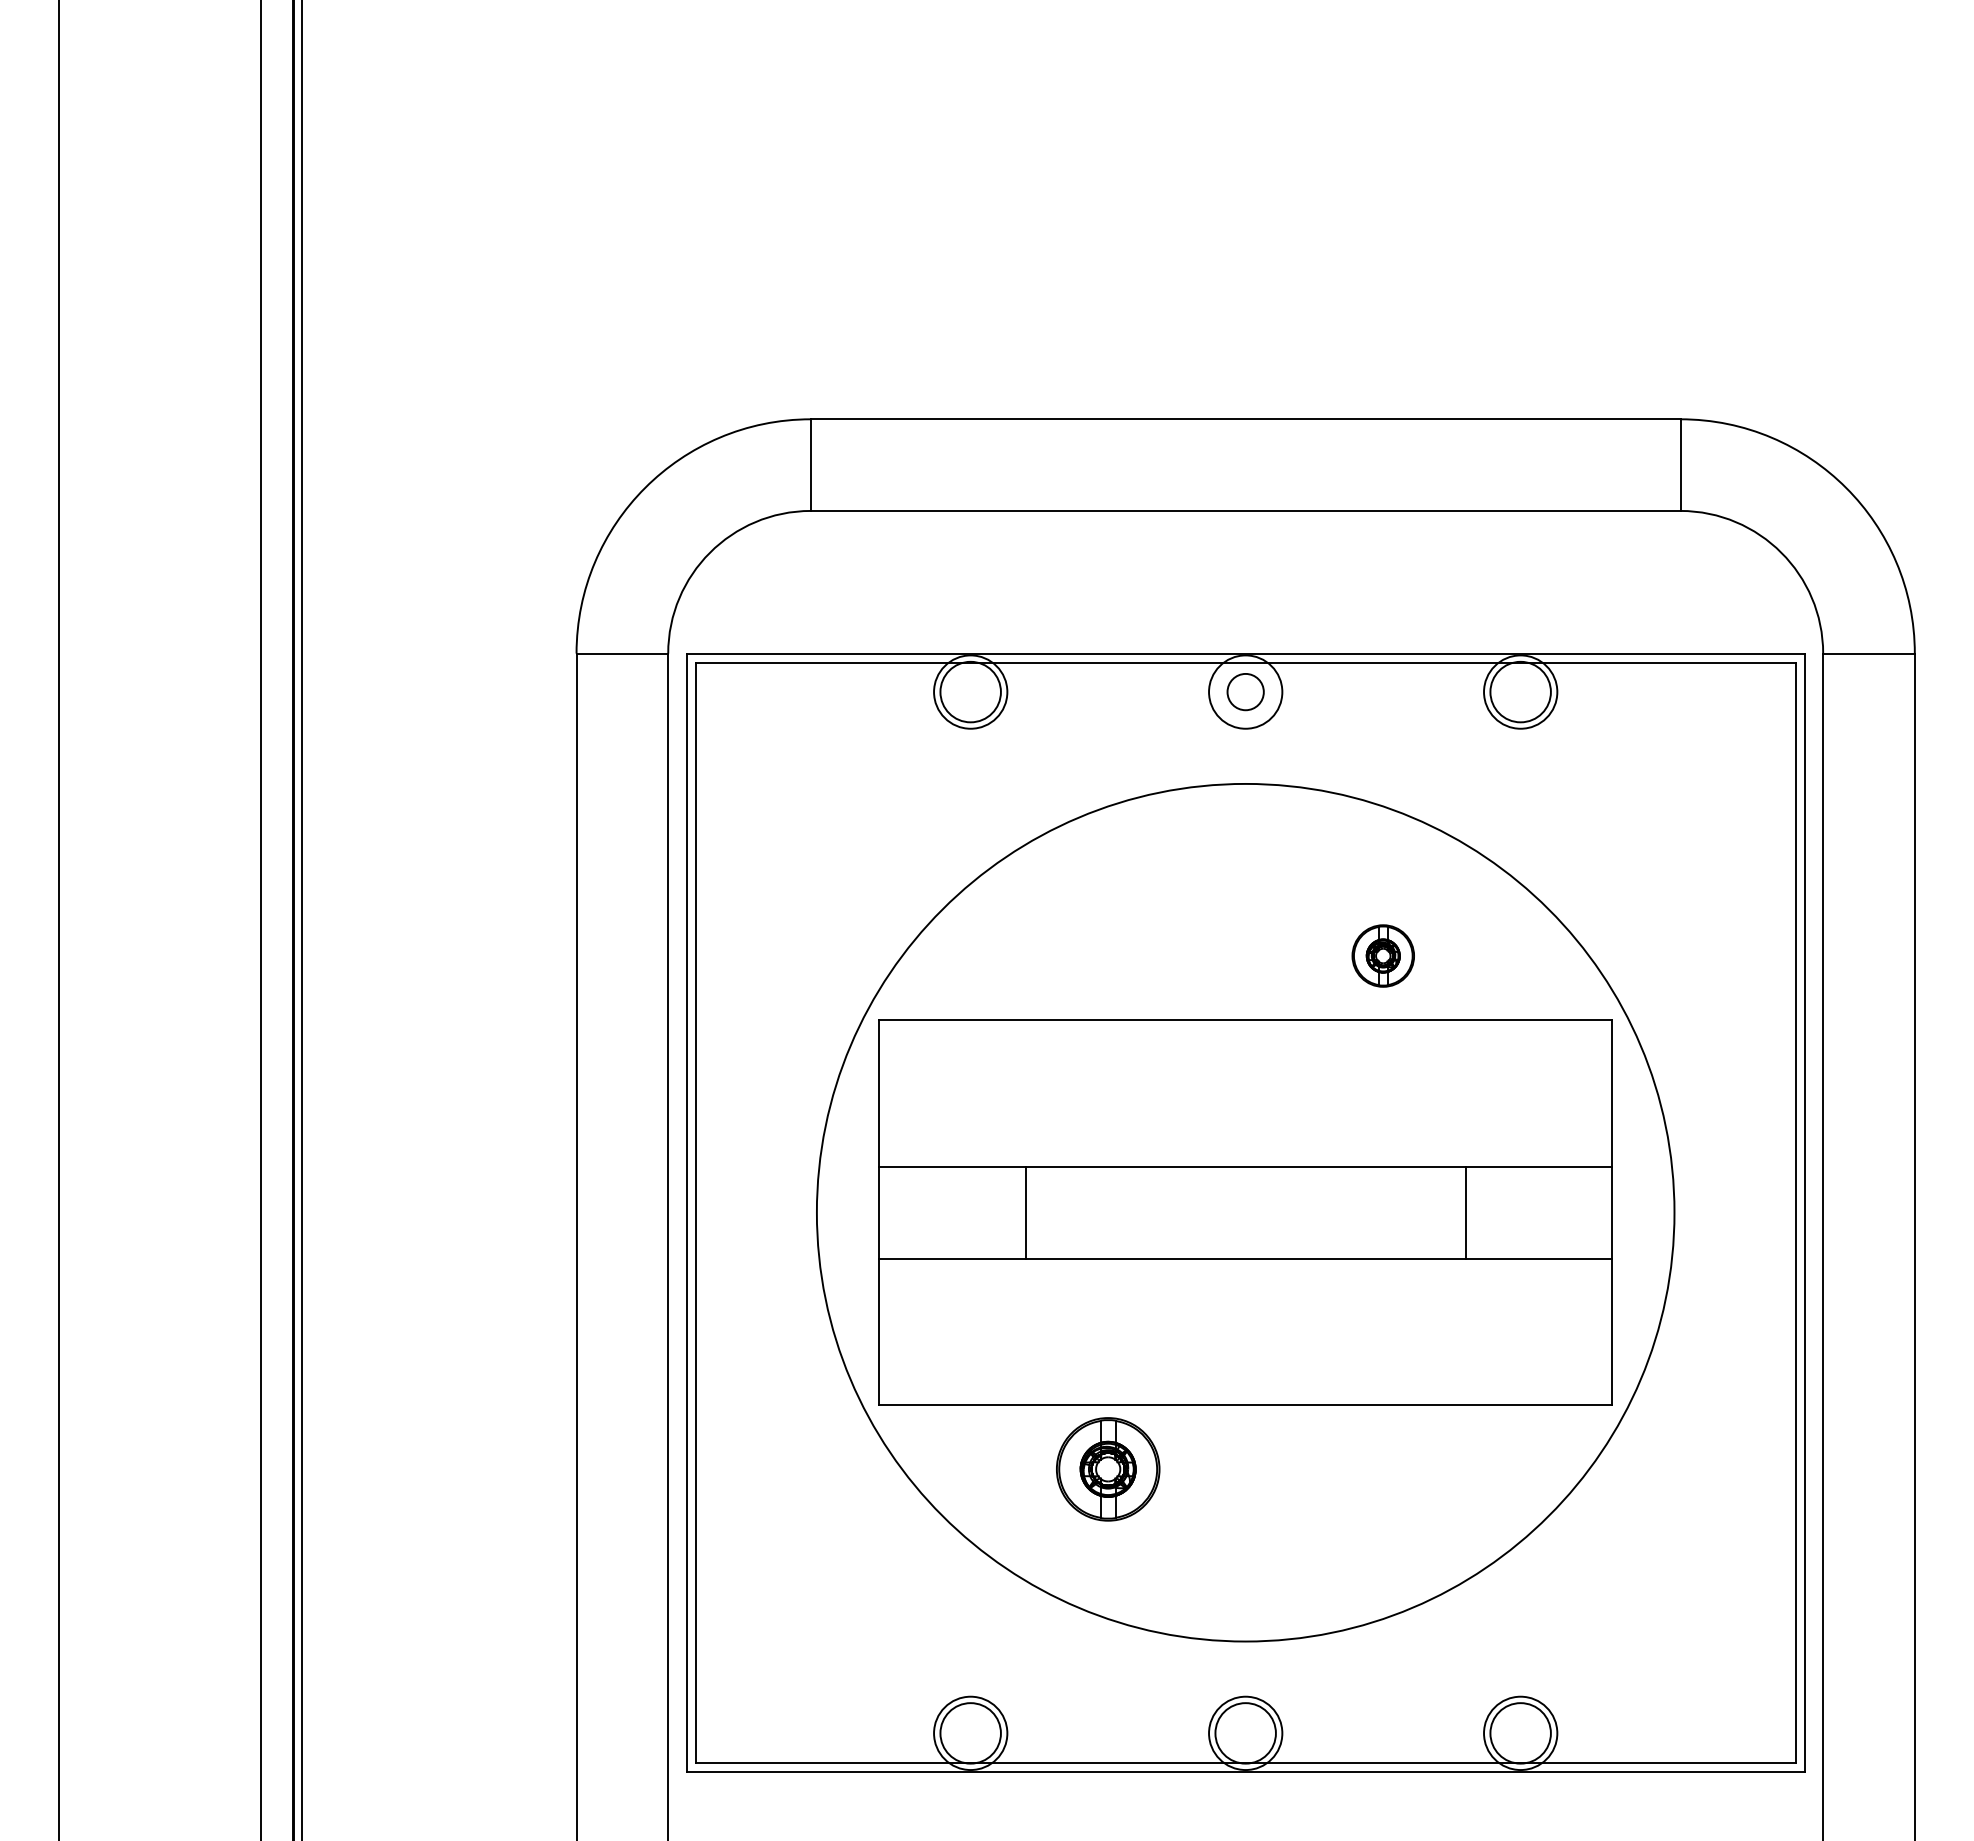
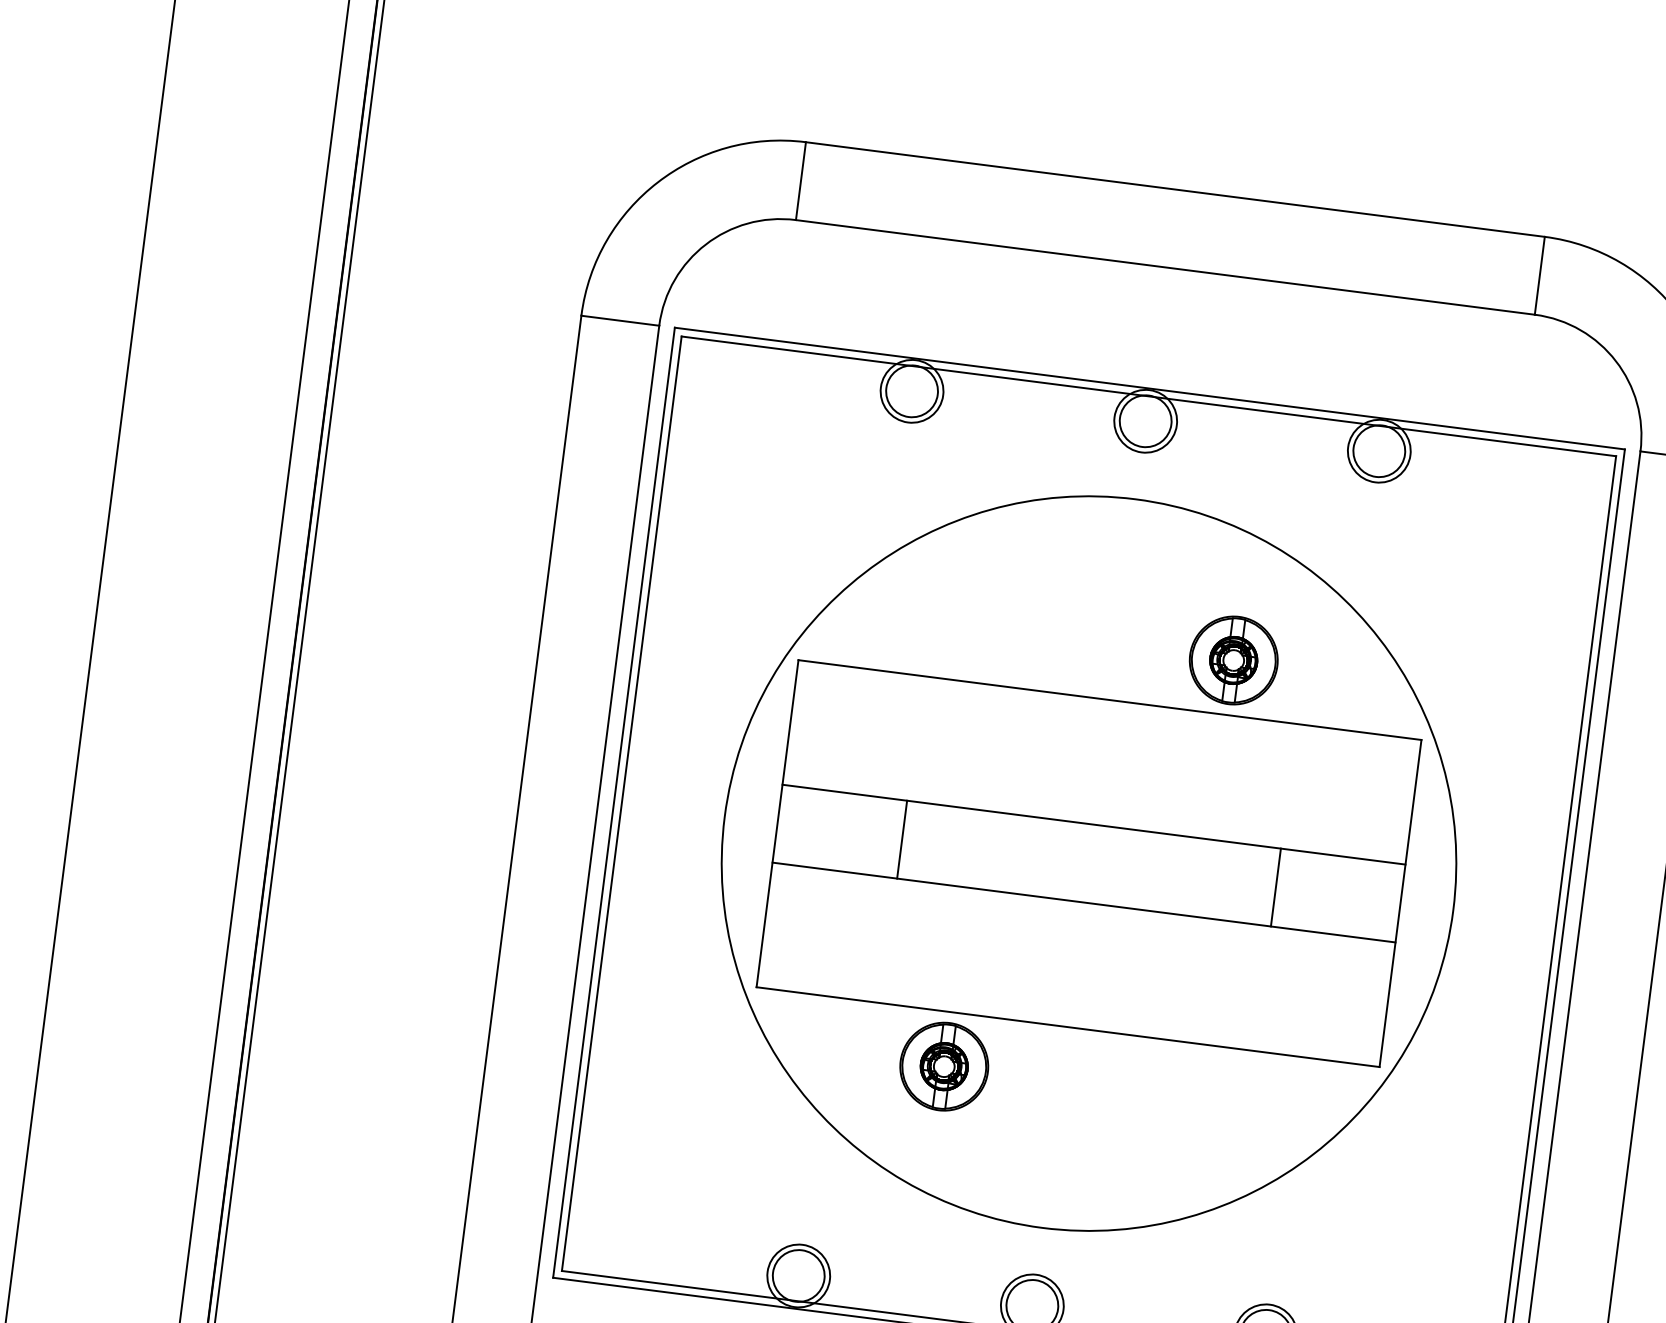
circle: (1245, 691) -> (1145, 420), size x1.67
part: (1383, 955) -> (1234, 660), size x1.67

